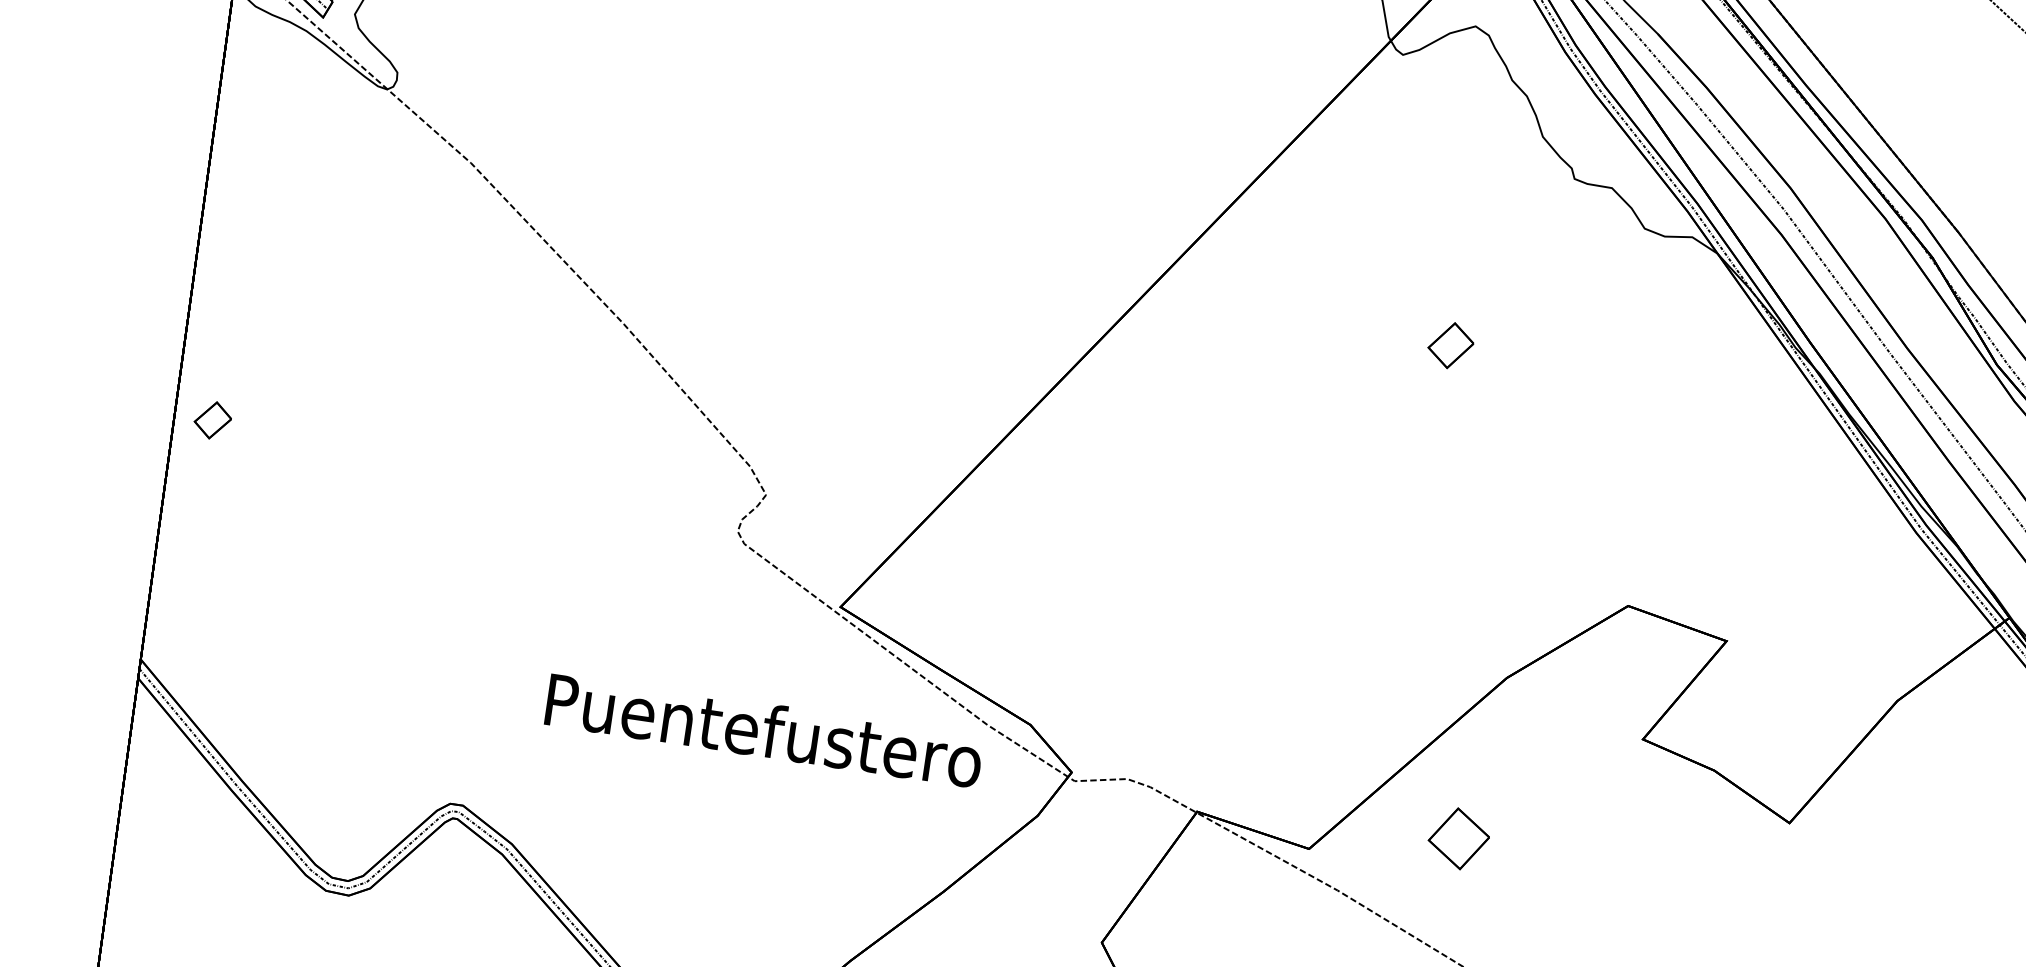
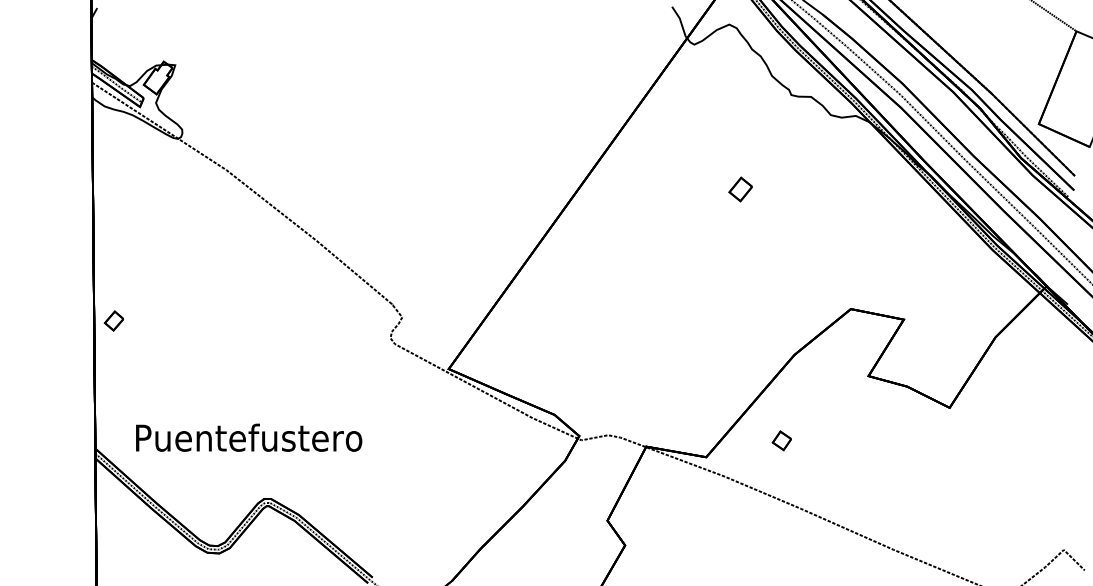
text: (765, 729) -> (249, 437), moved
part: (1457, 838) -> (781, 440), size x0.6

